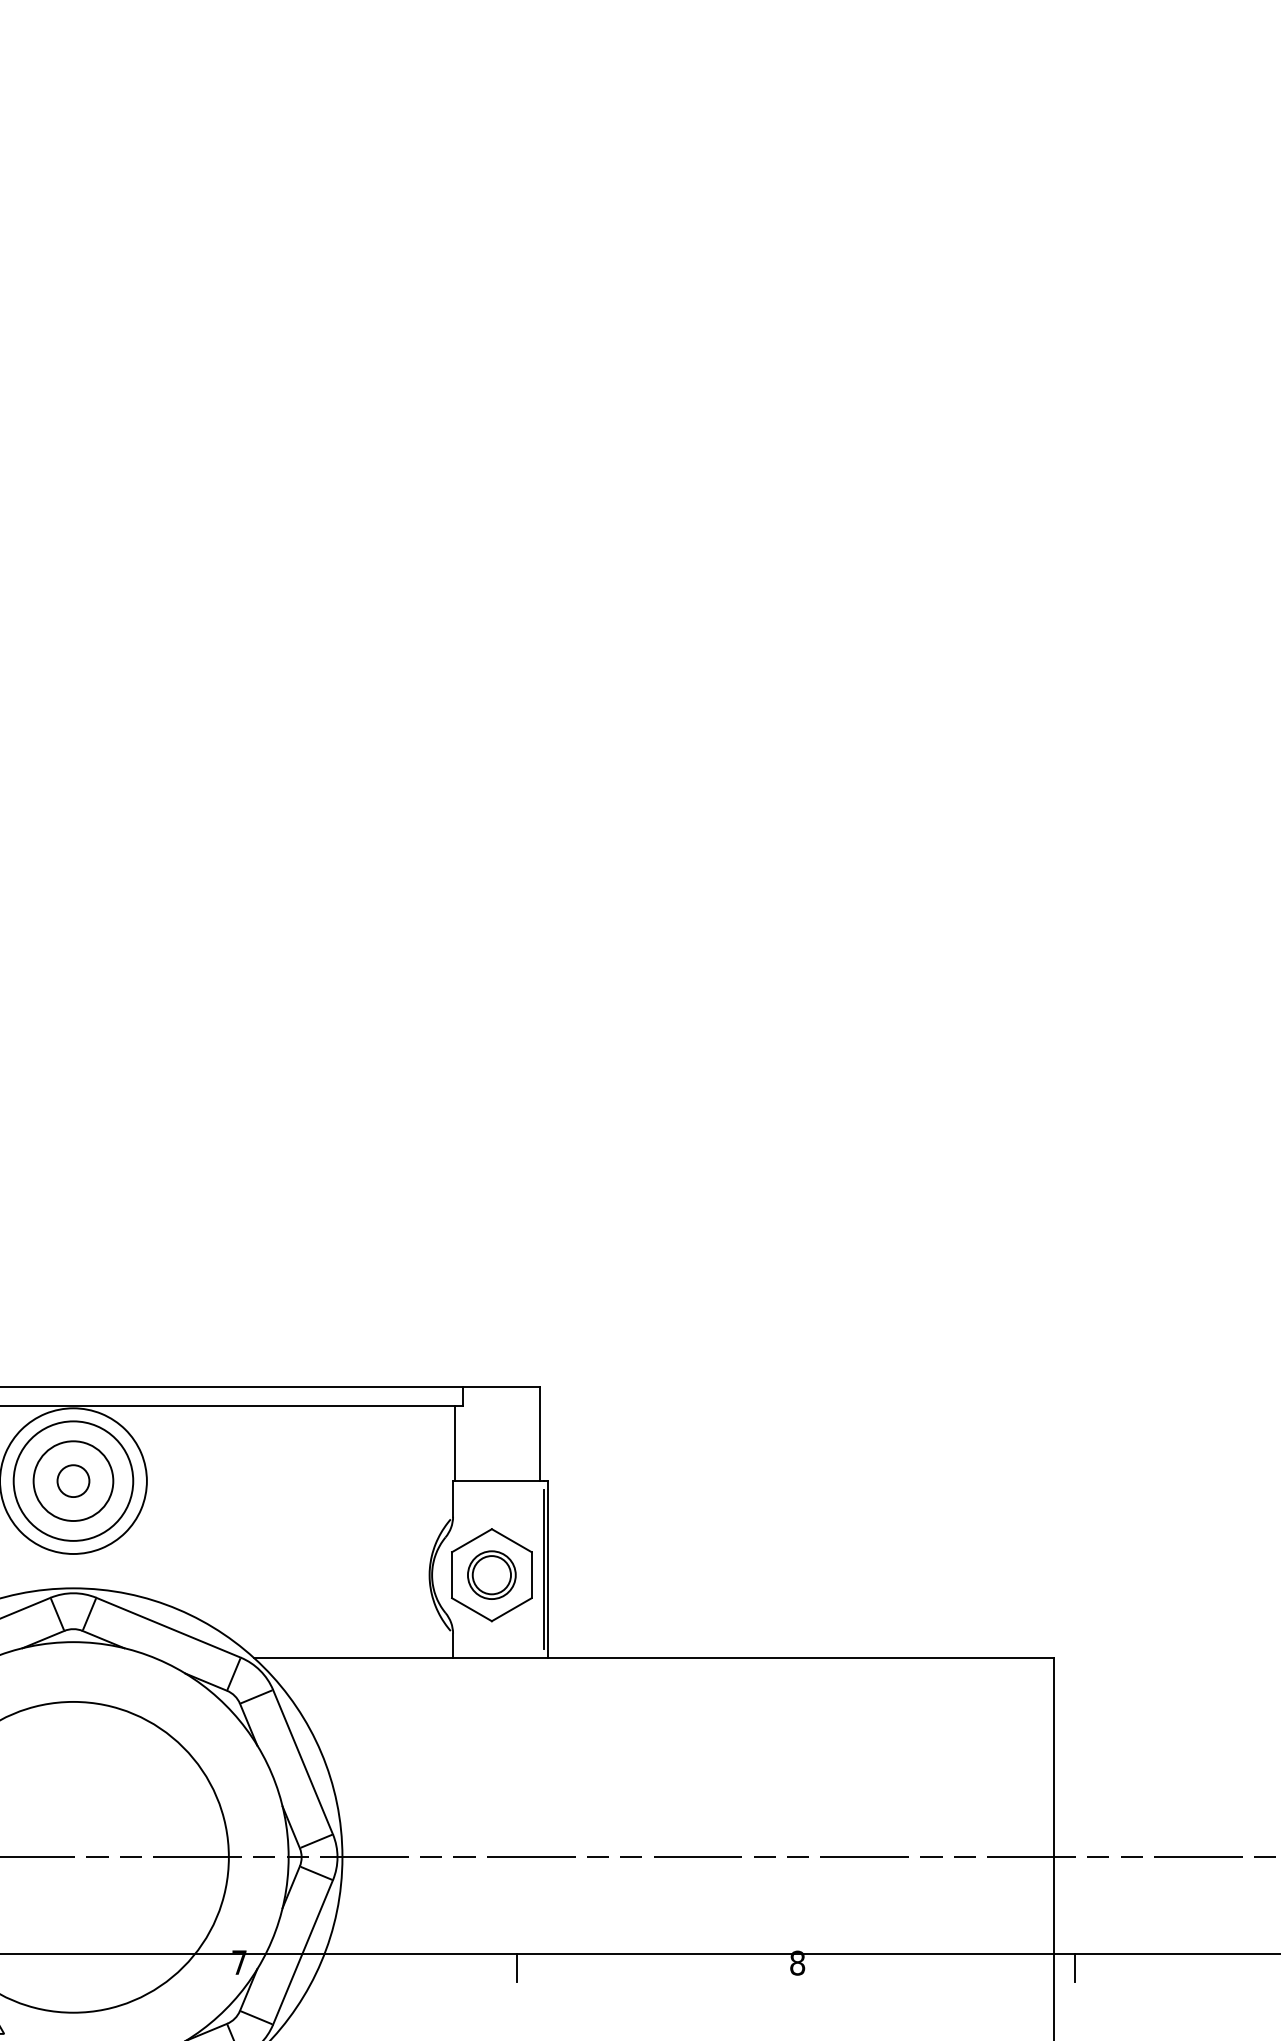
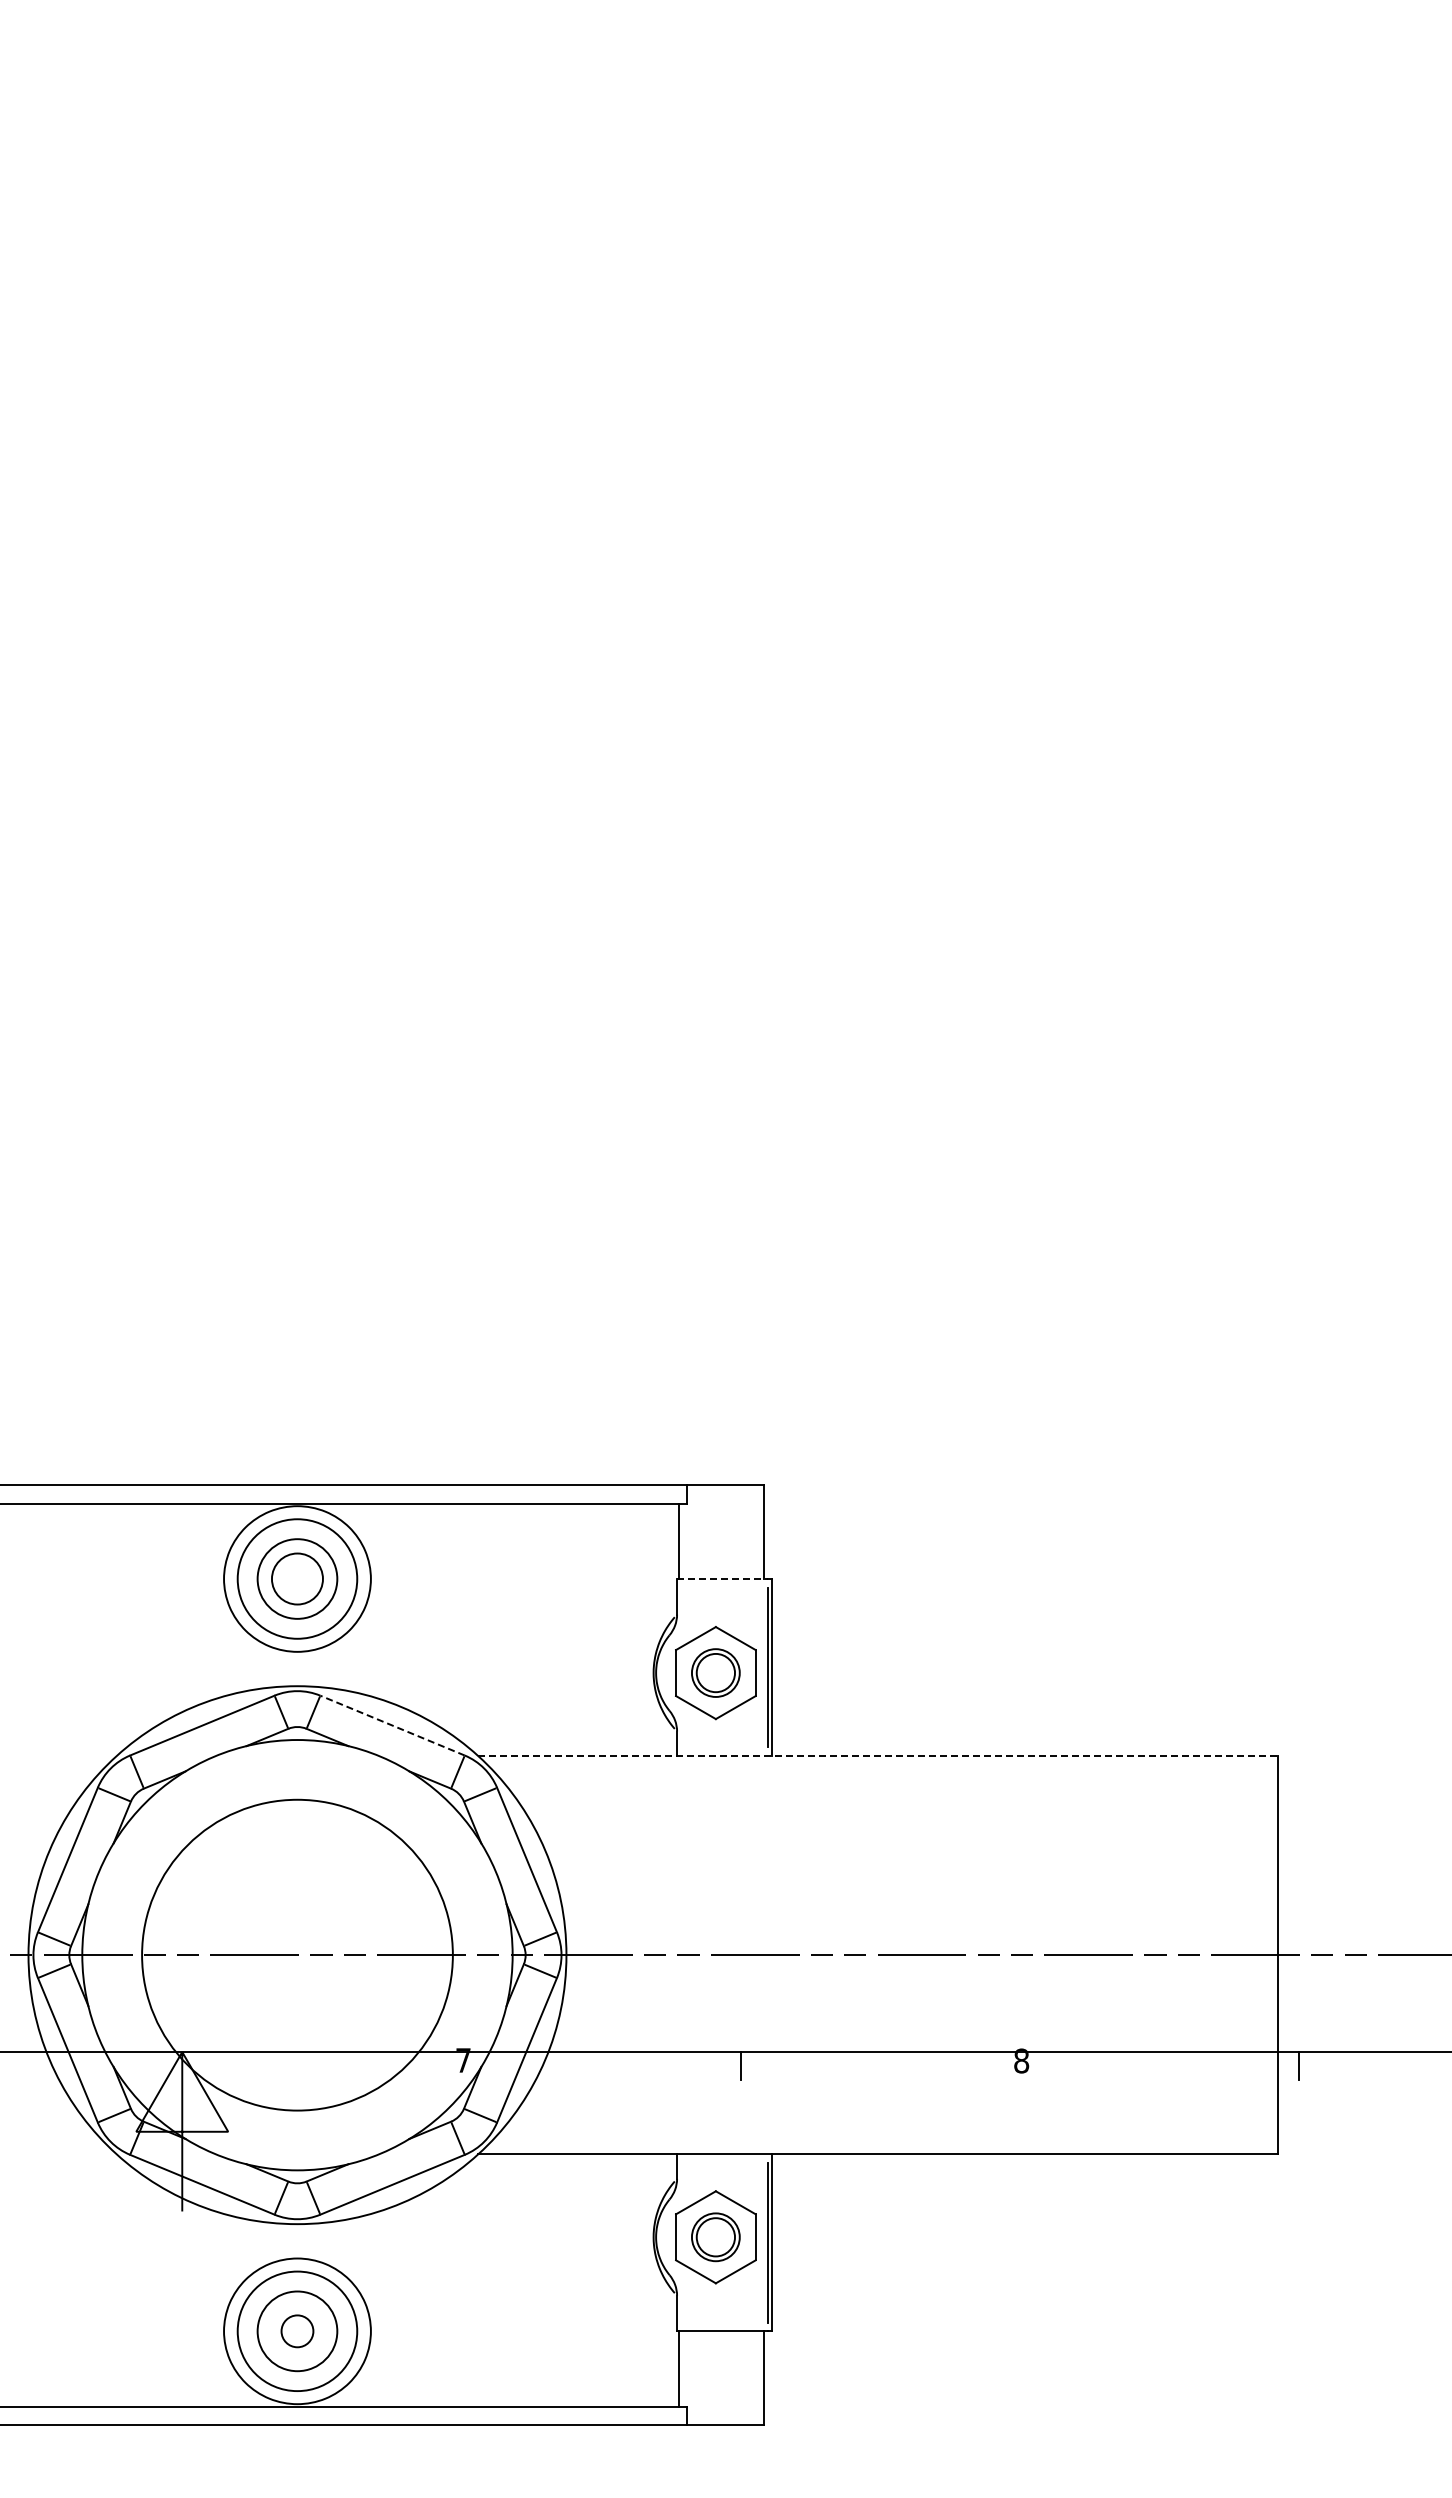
circle: (73, 1480) -> (297, 1578), size x1.6
line: (498, 1481) -> (722, 1579), solid -> dashed
line: (168, 1627) -> (392, 1725), solid -> dashed
line: (653, 1657) -> (877, 1755), solid -> dashed

